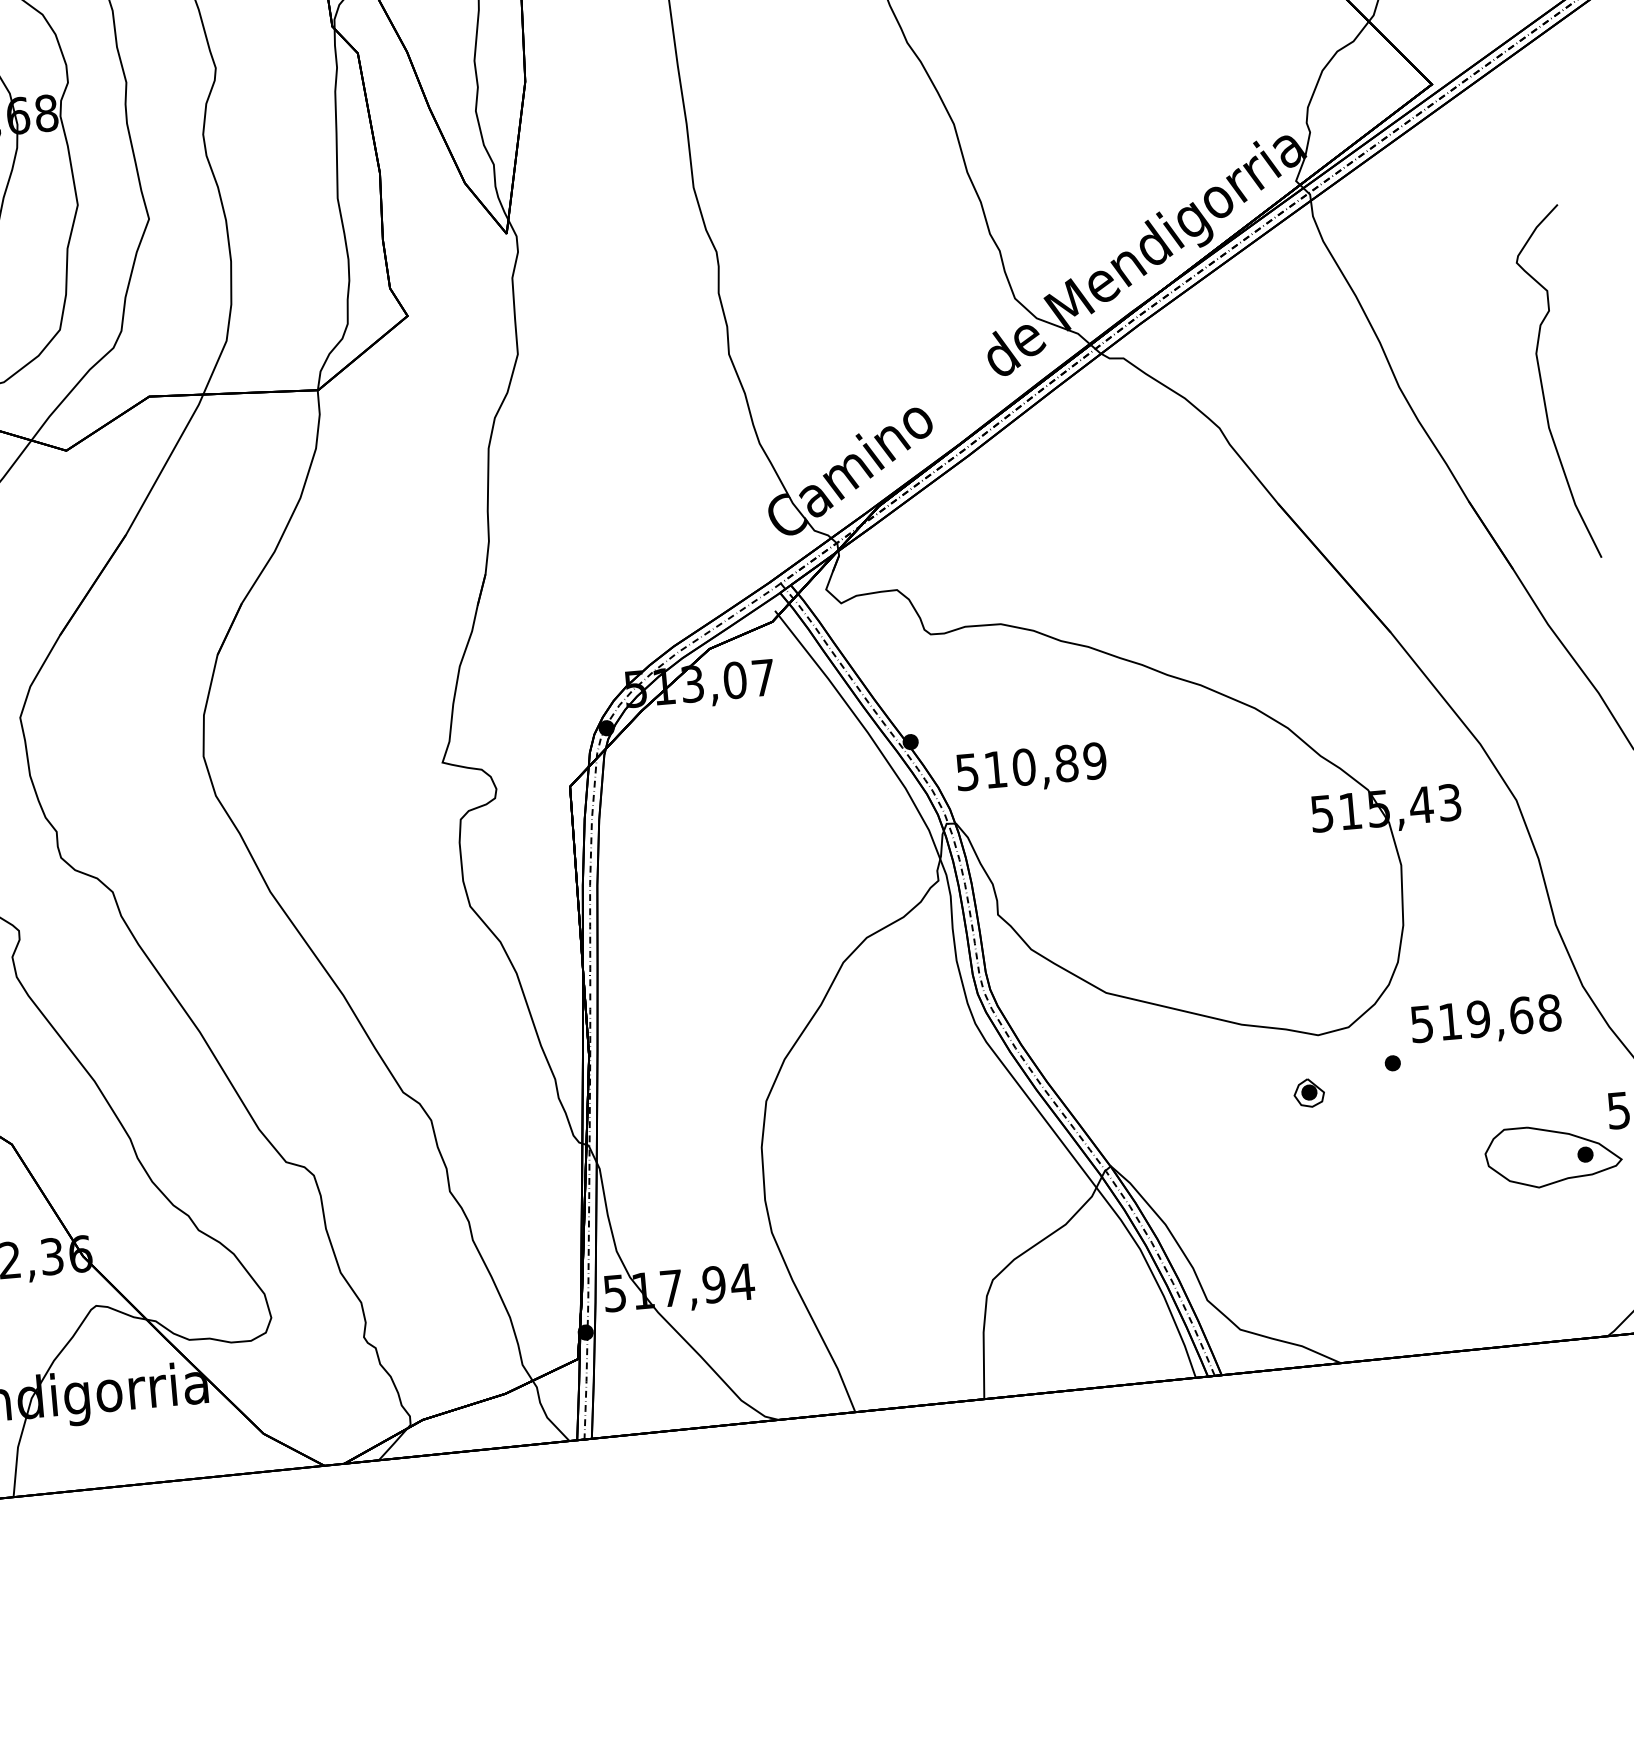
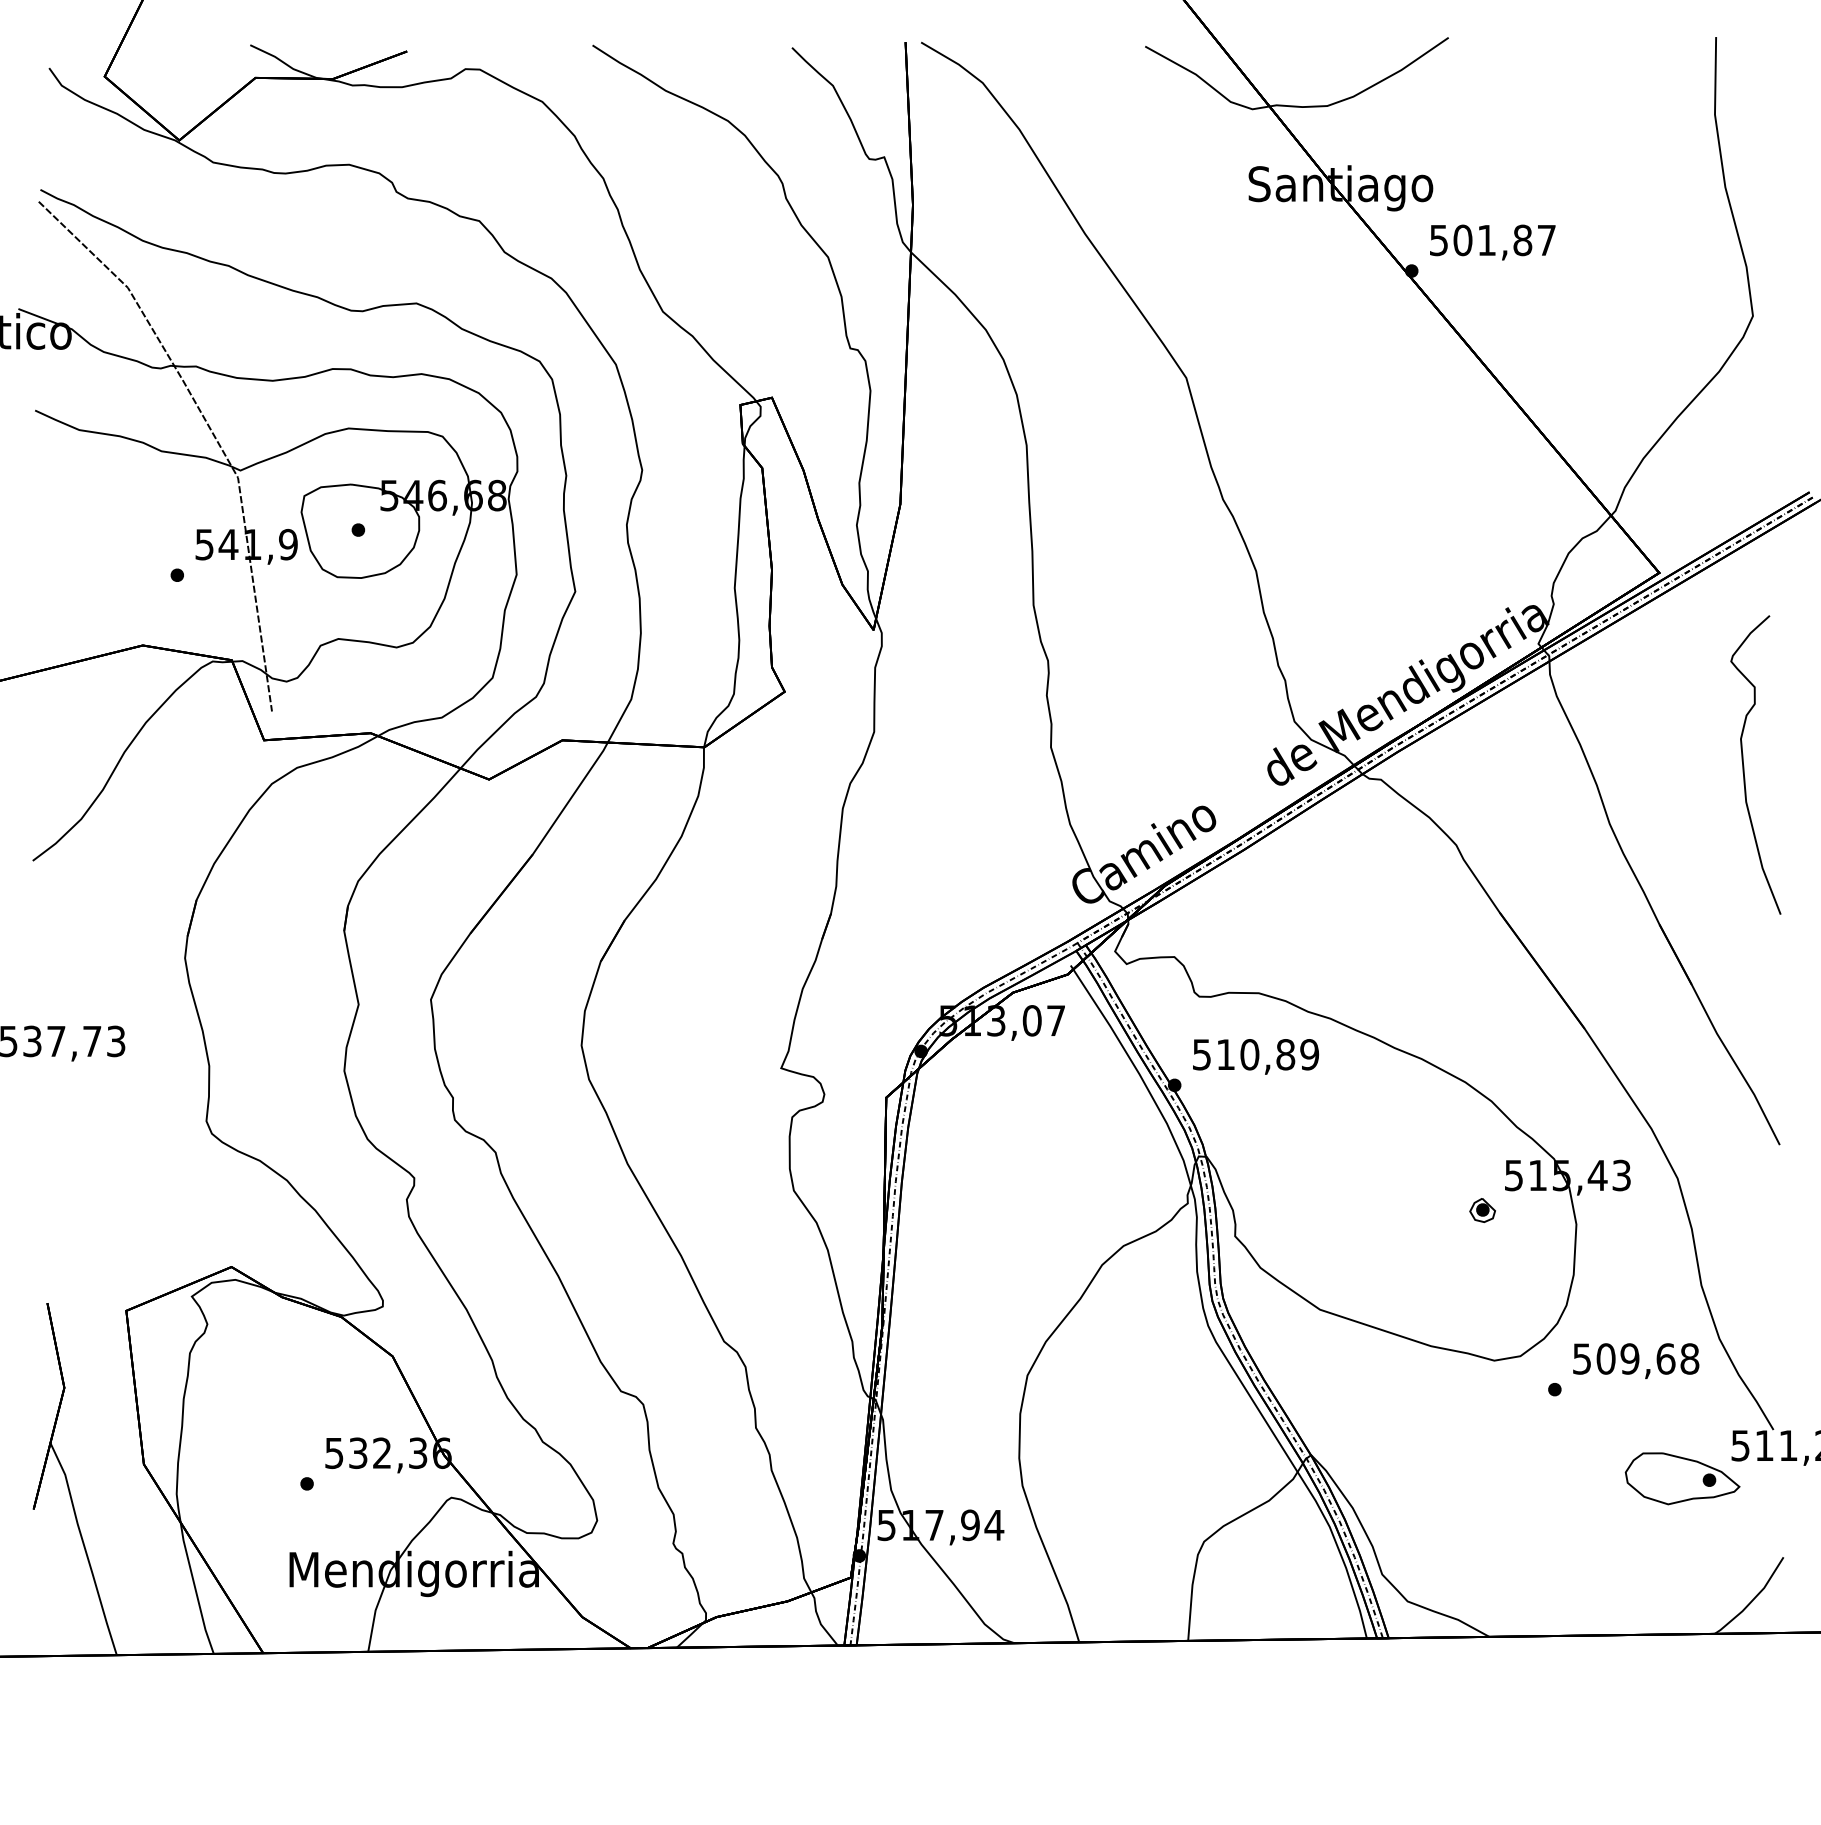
curve: (1543, 384) -> (1744, 765), moved
text: (1032, 768) -> (1256, 1056), moved
text: (1449, 1021) -> (1605, 1358), 519,68 -> 509,68
part: (1309, 1093) -> (1482, 1210), moved

